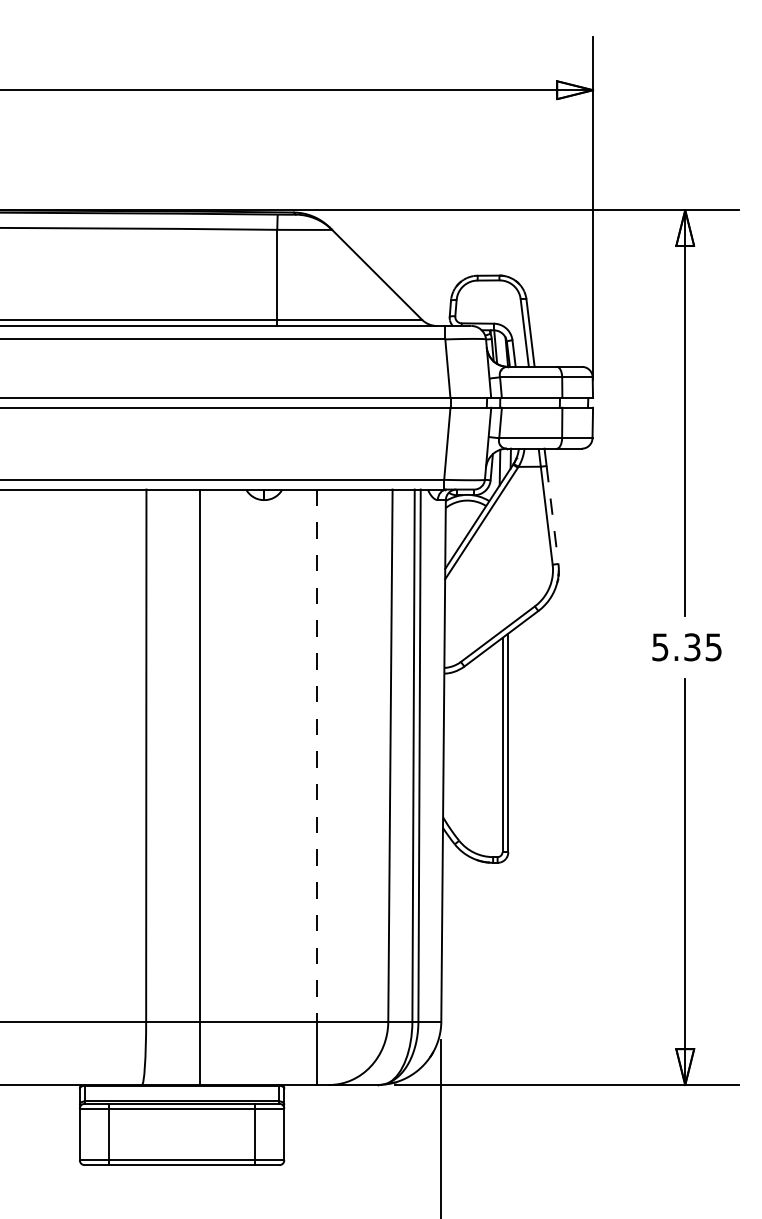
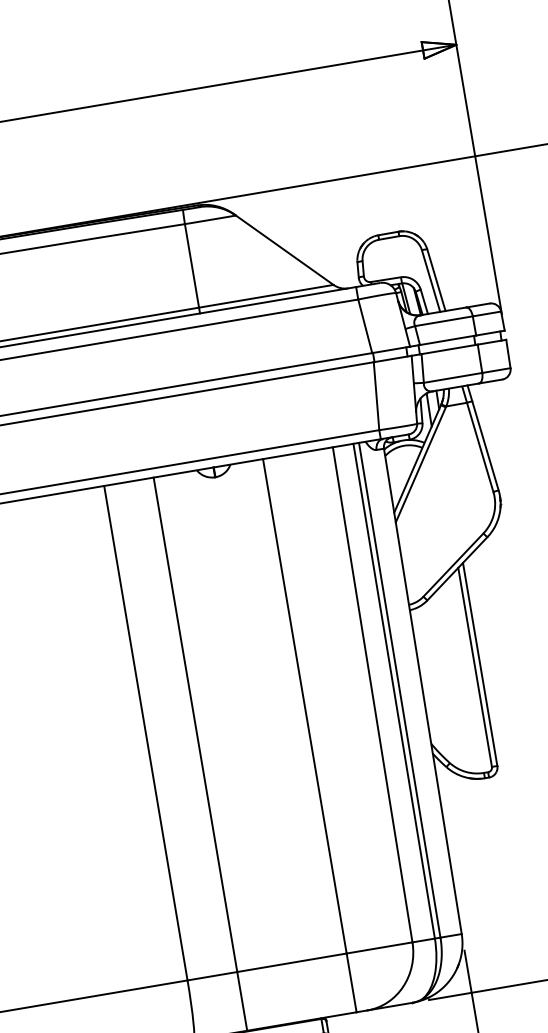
line: (552, 515) -> (485, 446), dashed -> solid
line: (317, 756) -> (305, 707), dashed -> solid

